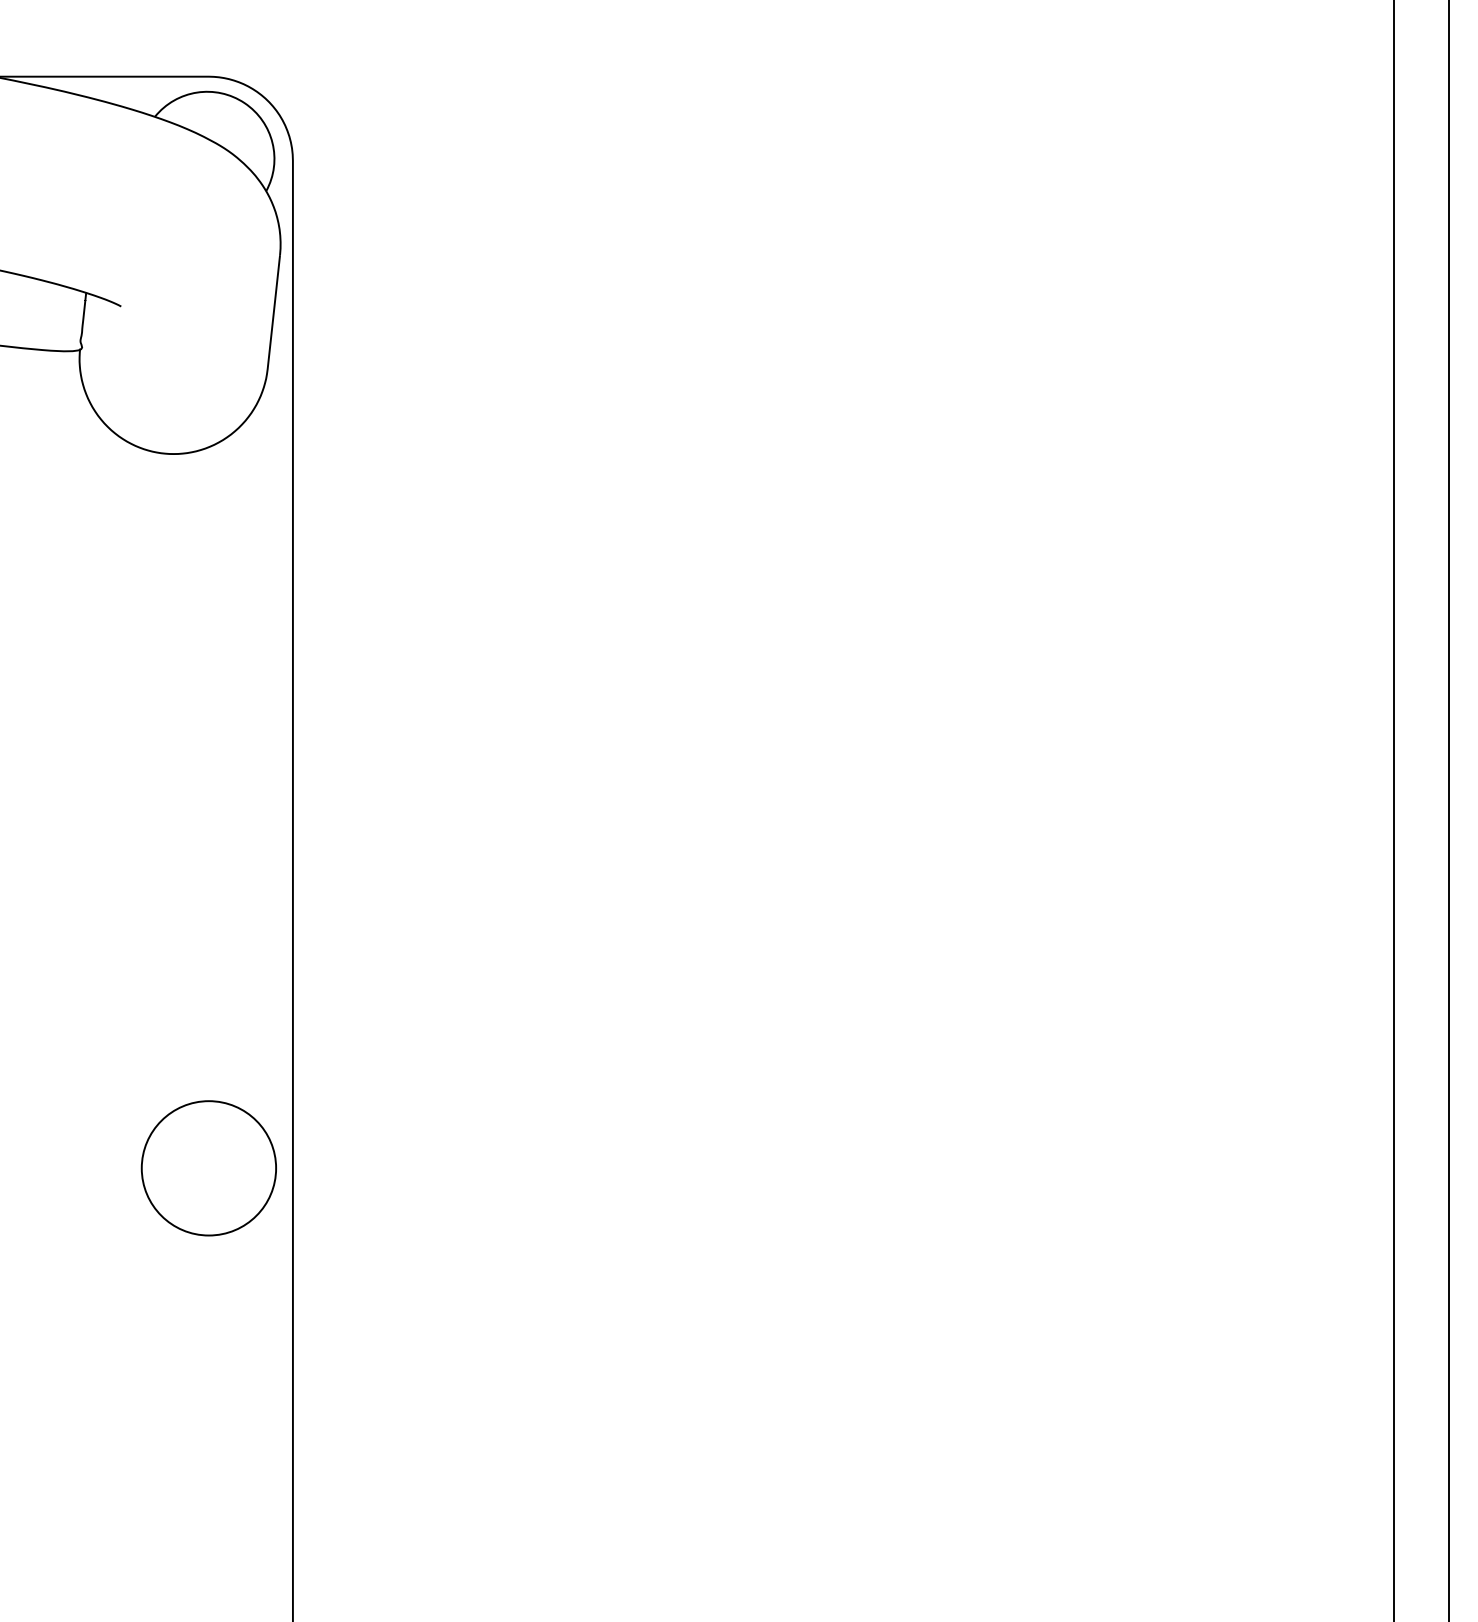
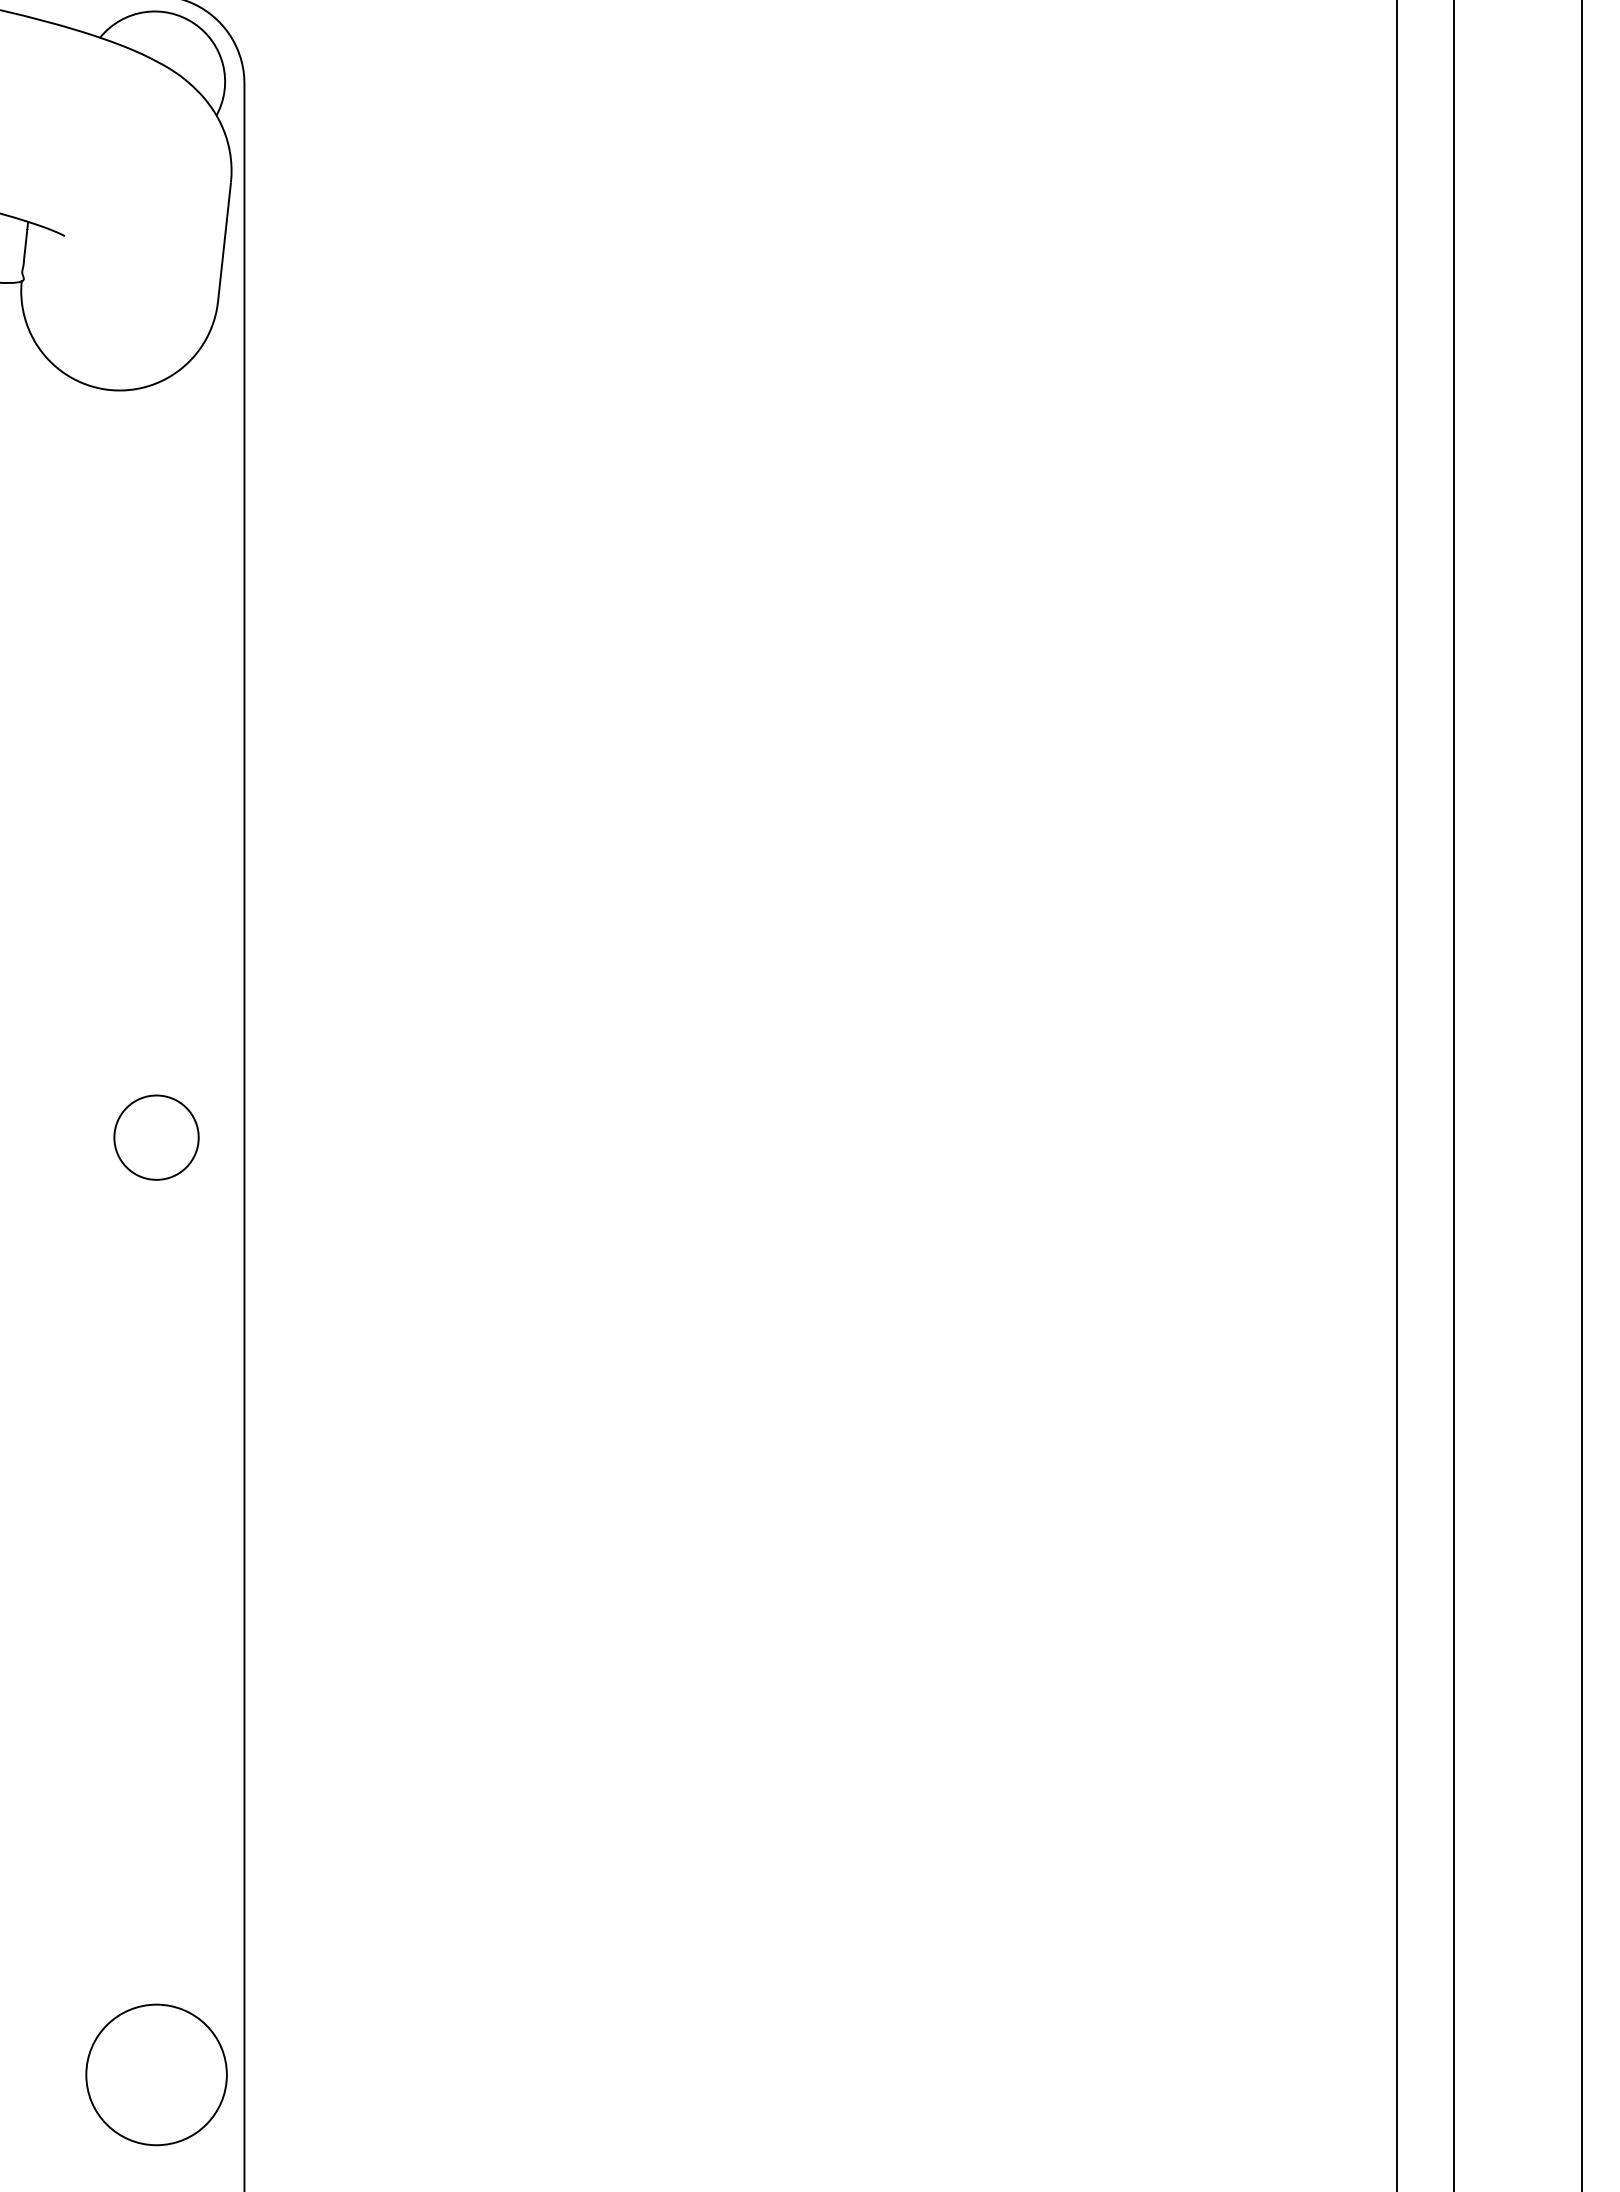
circle: (208, 1168) -> (156, 1137), size x0.6

